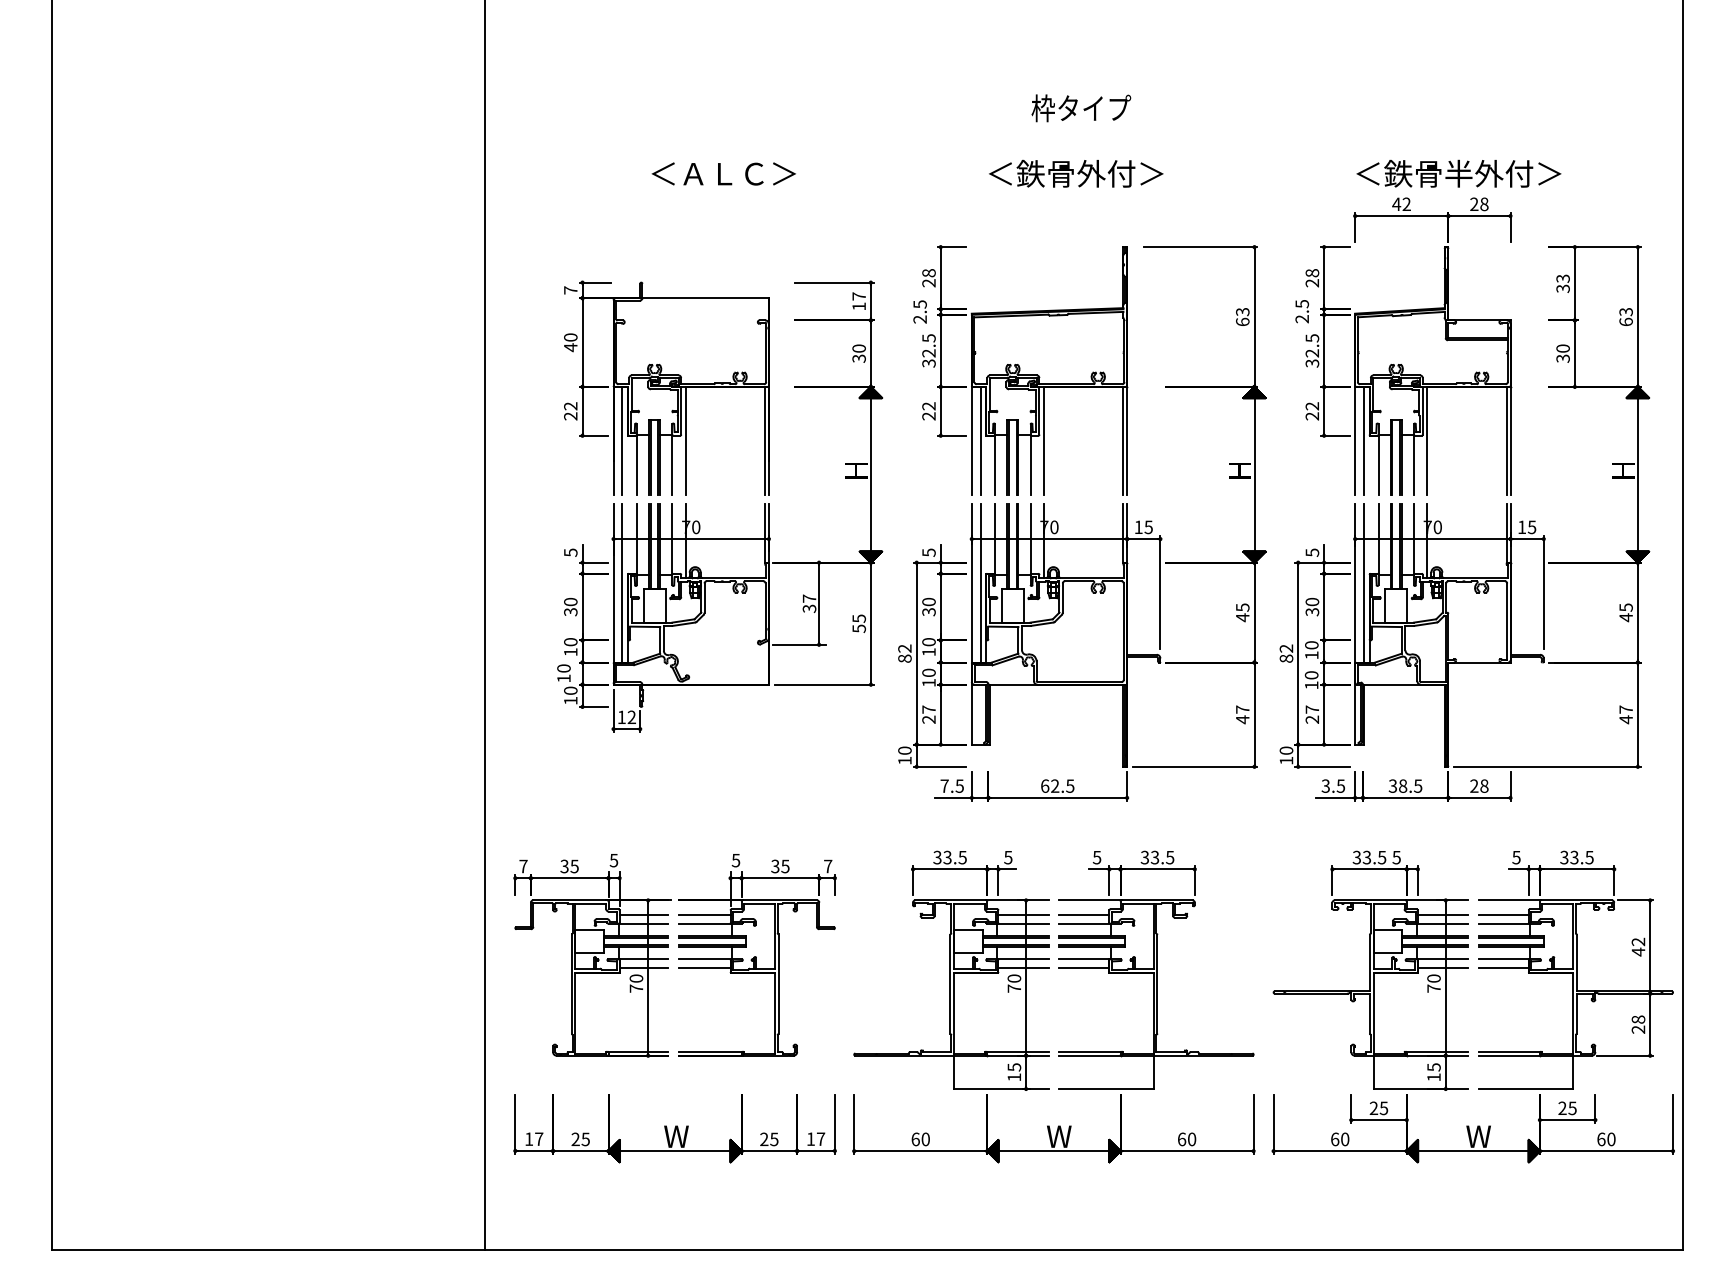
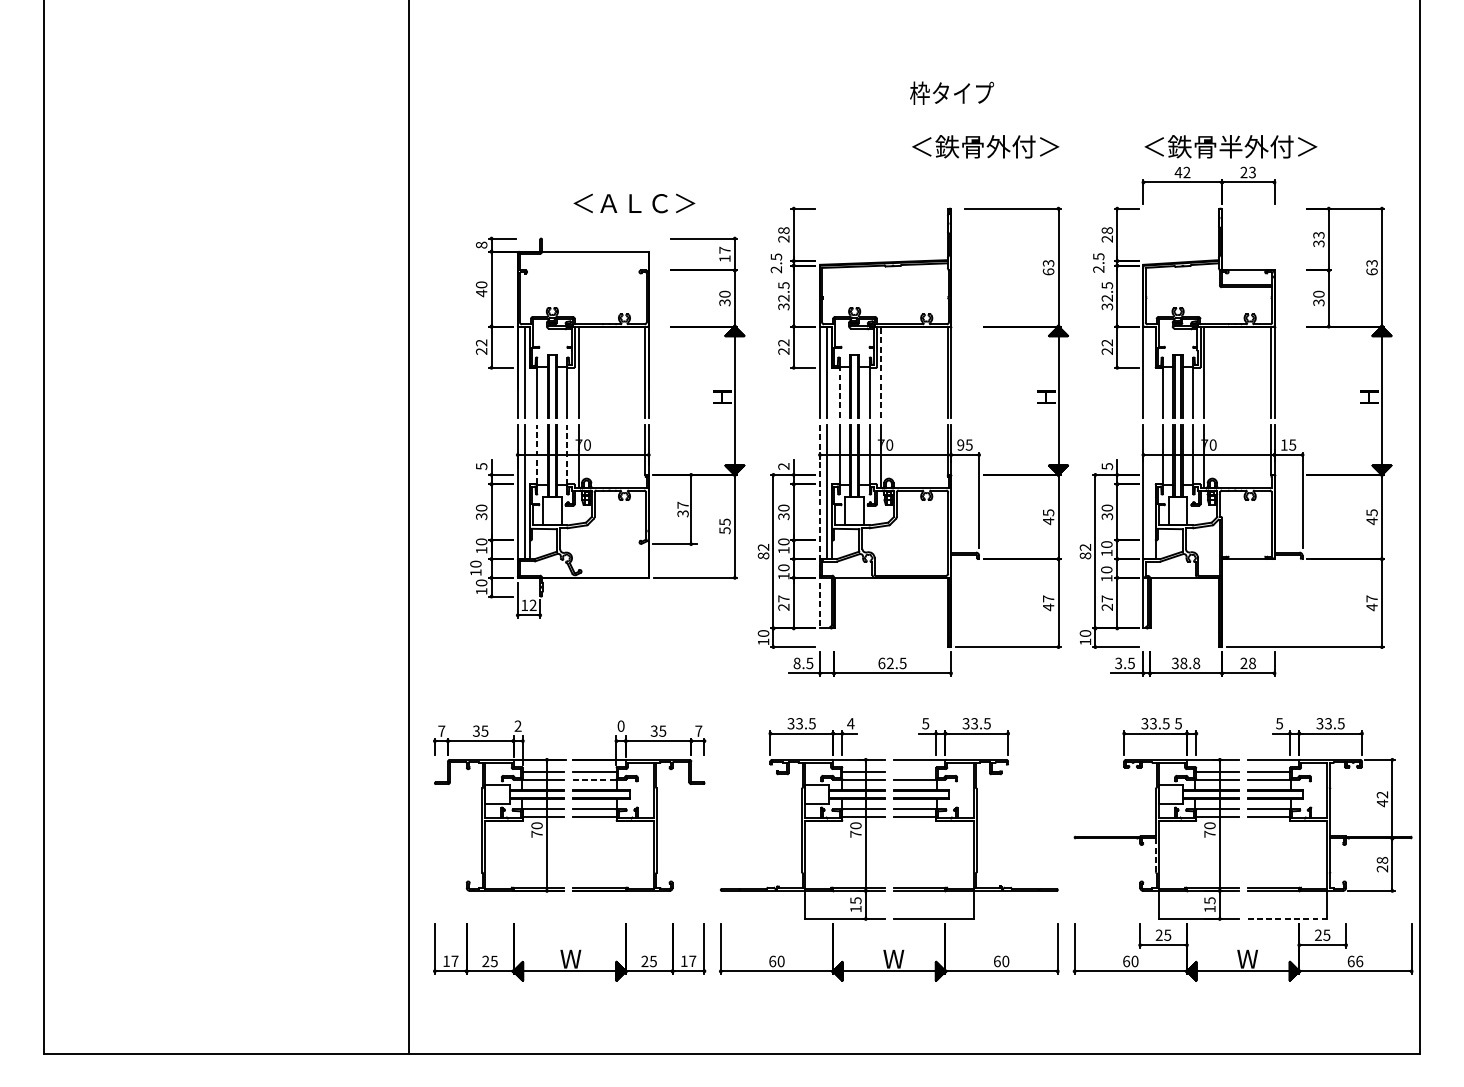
text: (1081, 108) -> (952, 93), moved
text: (723, 173) -> (634, 203), moved
text: (1076, 173) -> (985, 146), moved
text: (1484, 203) -> (1252, 171), 28 -> 23
text: (570, 290) -> (481, 245), 7 -> 8
line: (1043, 440) -> (880, 371), solid -> dashed
line: (1364, 440) -> (1151, 371), removed
line: (995, 465) -> (839, 392), solid -> dashed
text: (1138, 527) -> (960, 445), 15 -> 95
line: (636, 538) -> (537, 454), solid -> dashed
line: (672, 539) -> (567, 455), solid -> dashed
text: (928, 552) -> (783, 466), 5 -> 2
line: (1364, 582) -> (1151, 491), removed
line: (971, 624) -> (819, 527), solid -> dashed
text: (944, 785) -> (796, 662), 7.5 -> 8.5
text: (1418, 785) -> (1196, 662), 38.5 -> 38.8
text: (1007, 857) -> (850, 723), 5 -> 4
text: (613, 860) -> (517, 726), 5 -> 2
text: (735, 860) -> (620, 726), 5 -> 0
line: (1084, 914) -> (915, 771), removed
line: (705, 923) -> (595, 779), solid -> dashed
line: (1369, 1013) -> (1155, 855), solid -> dashed
line: (1526, 1089) -> (1287, 919), solid -> dashed
text: (1611, 1139) -> (1359, 961), 60 -> 66

